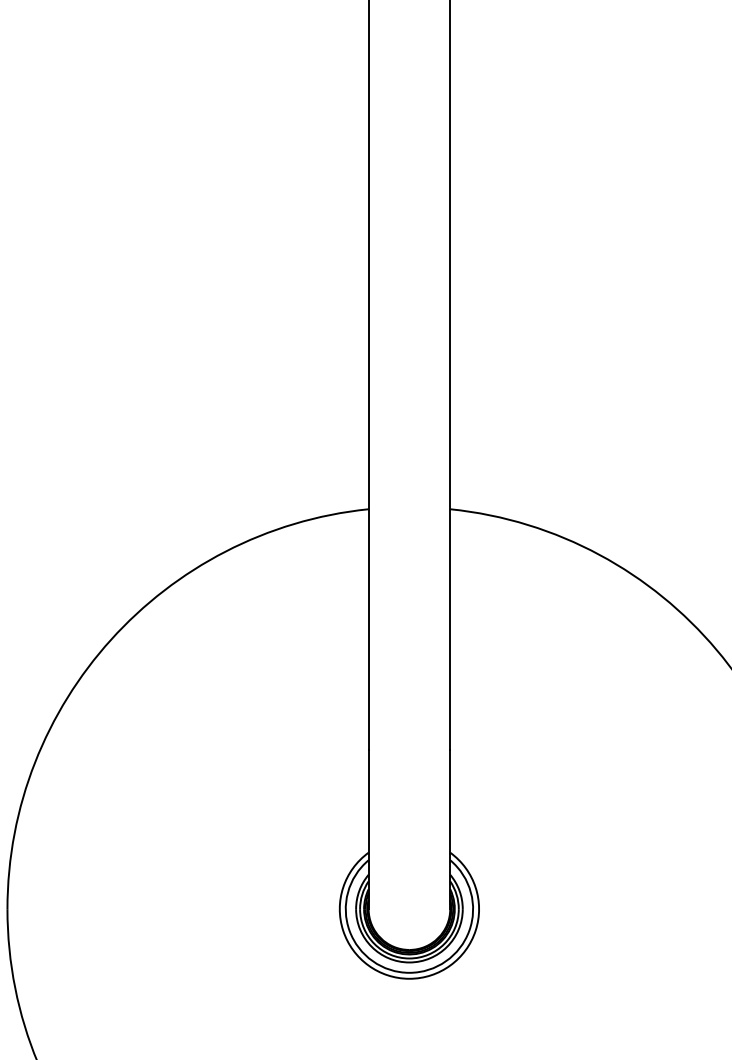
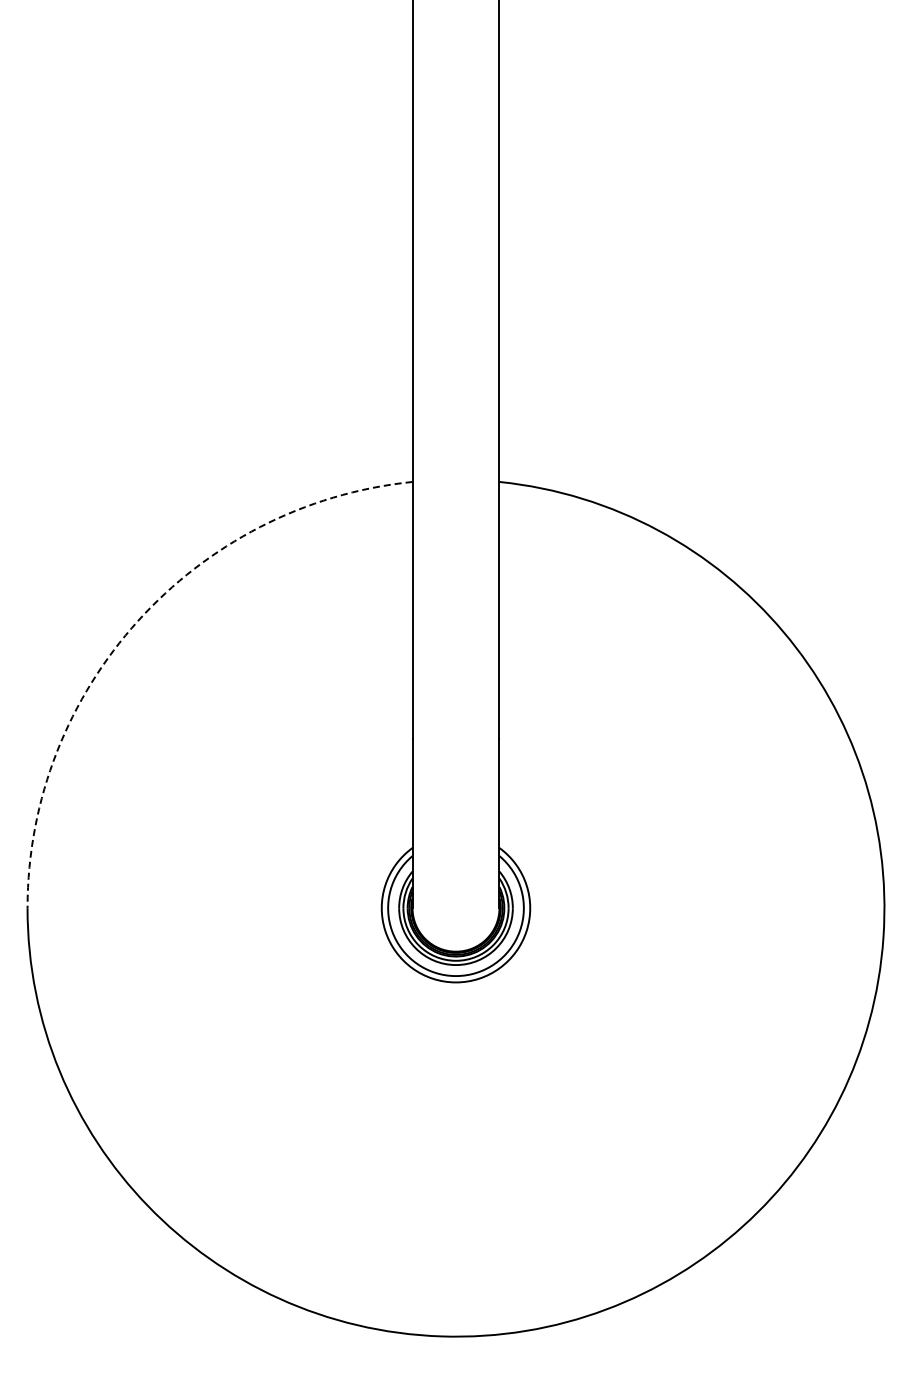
arc: (111, 640) -> (138, 621), solid -> dashed

